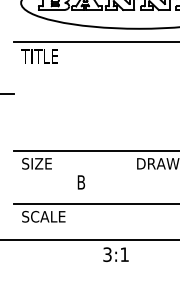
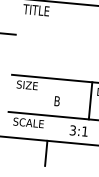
line: (128, 176) -> (90, 100), added
text: (115, 254) -> (78, 130), moved
line: (72, 257) -> (46, 153), added

